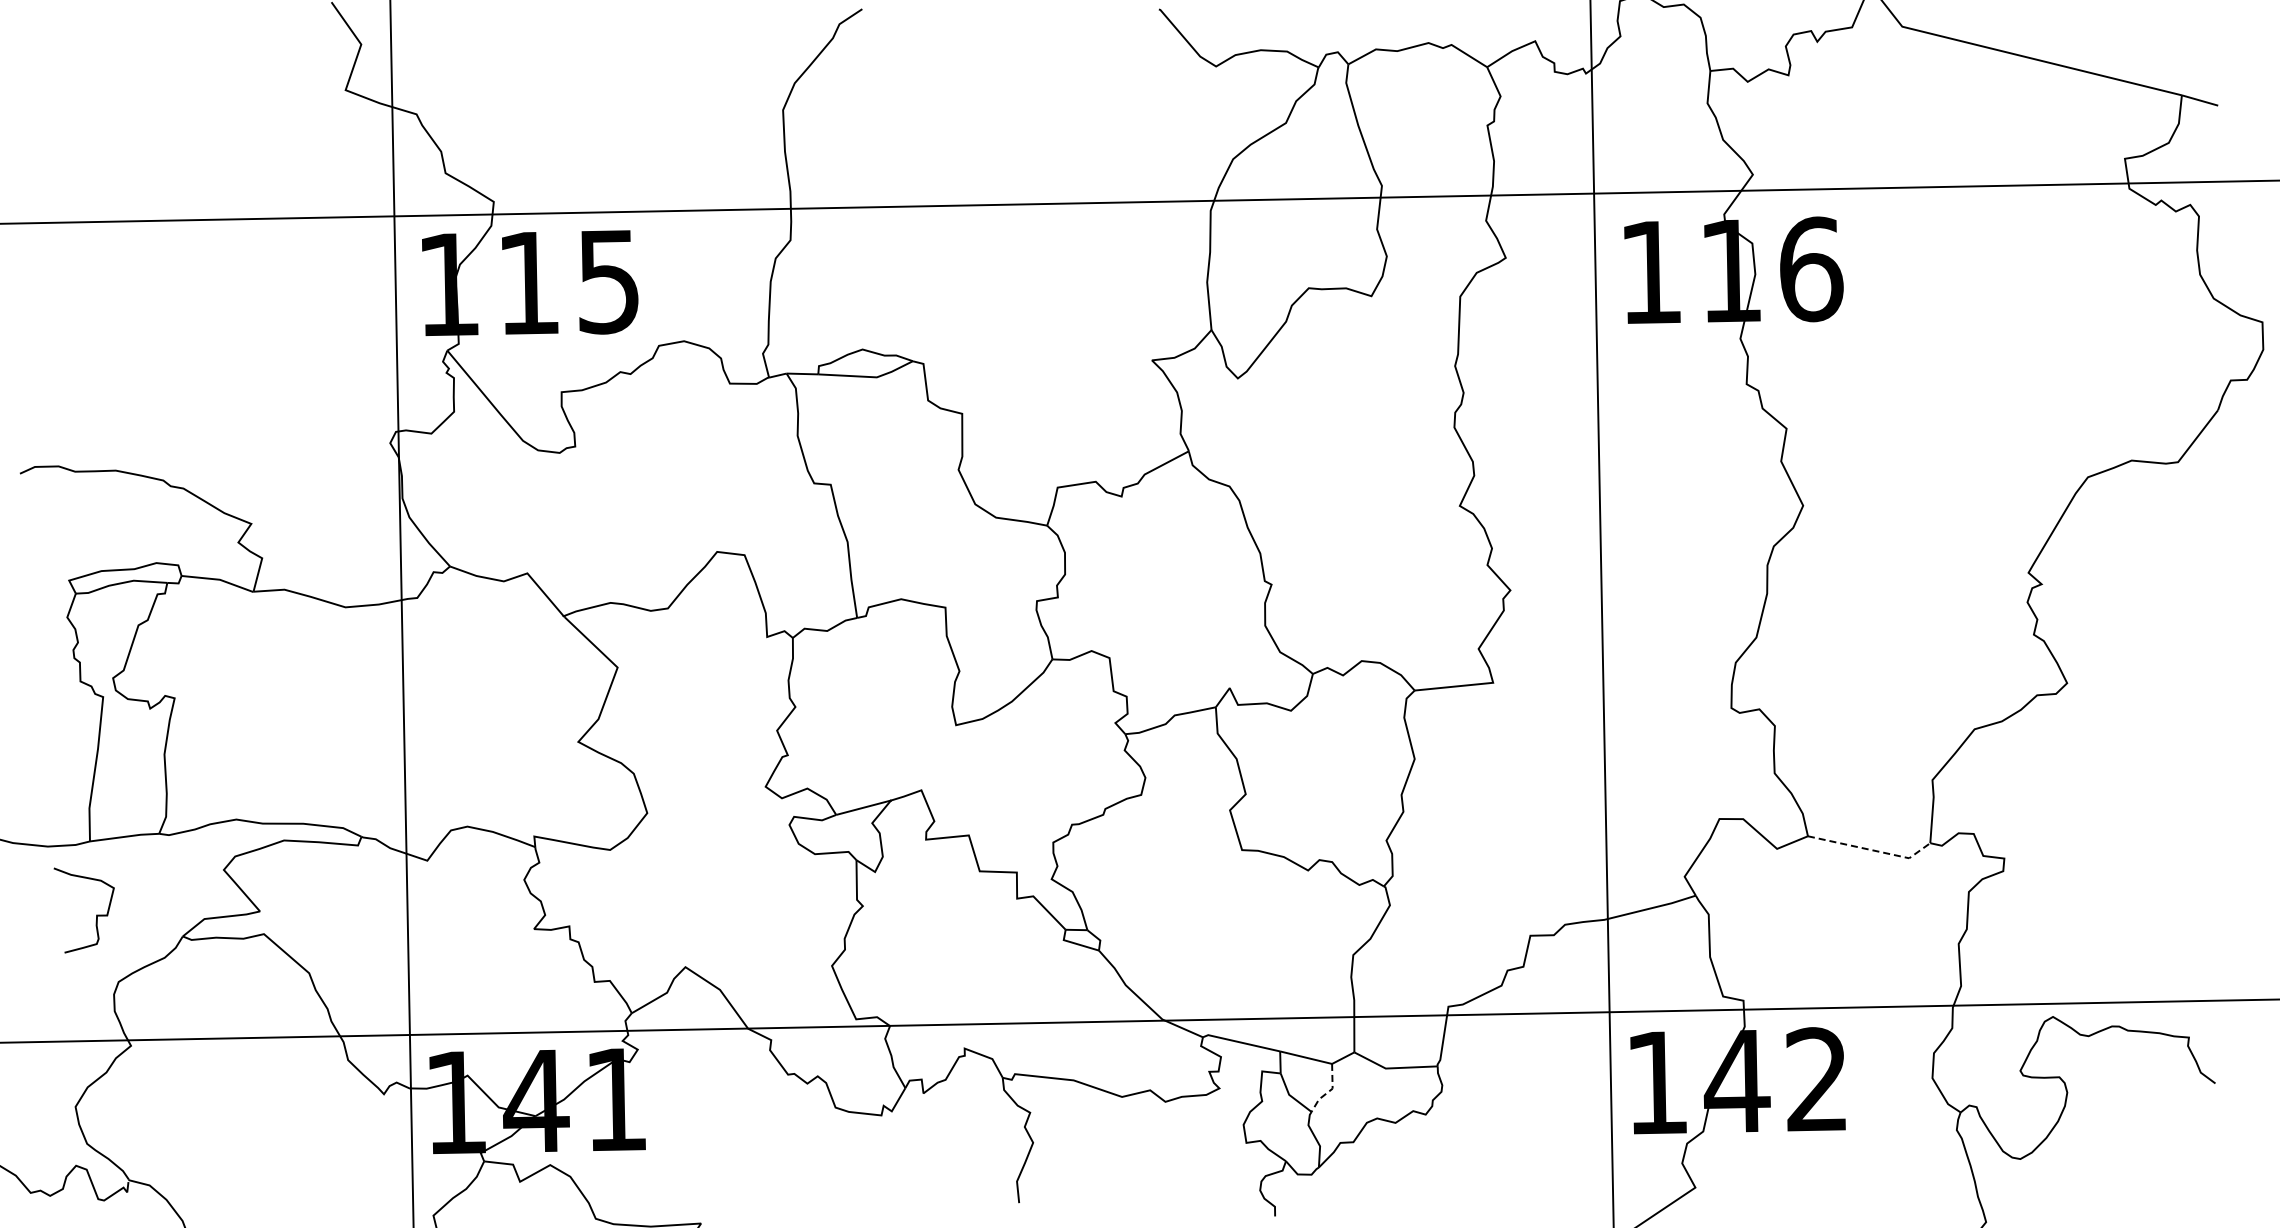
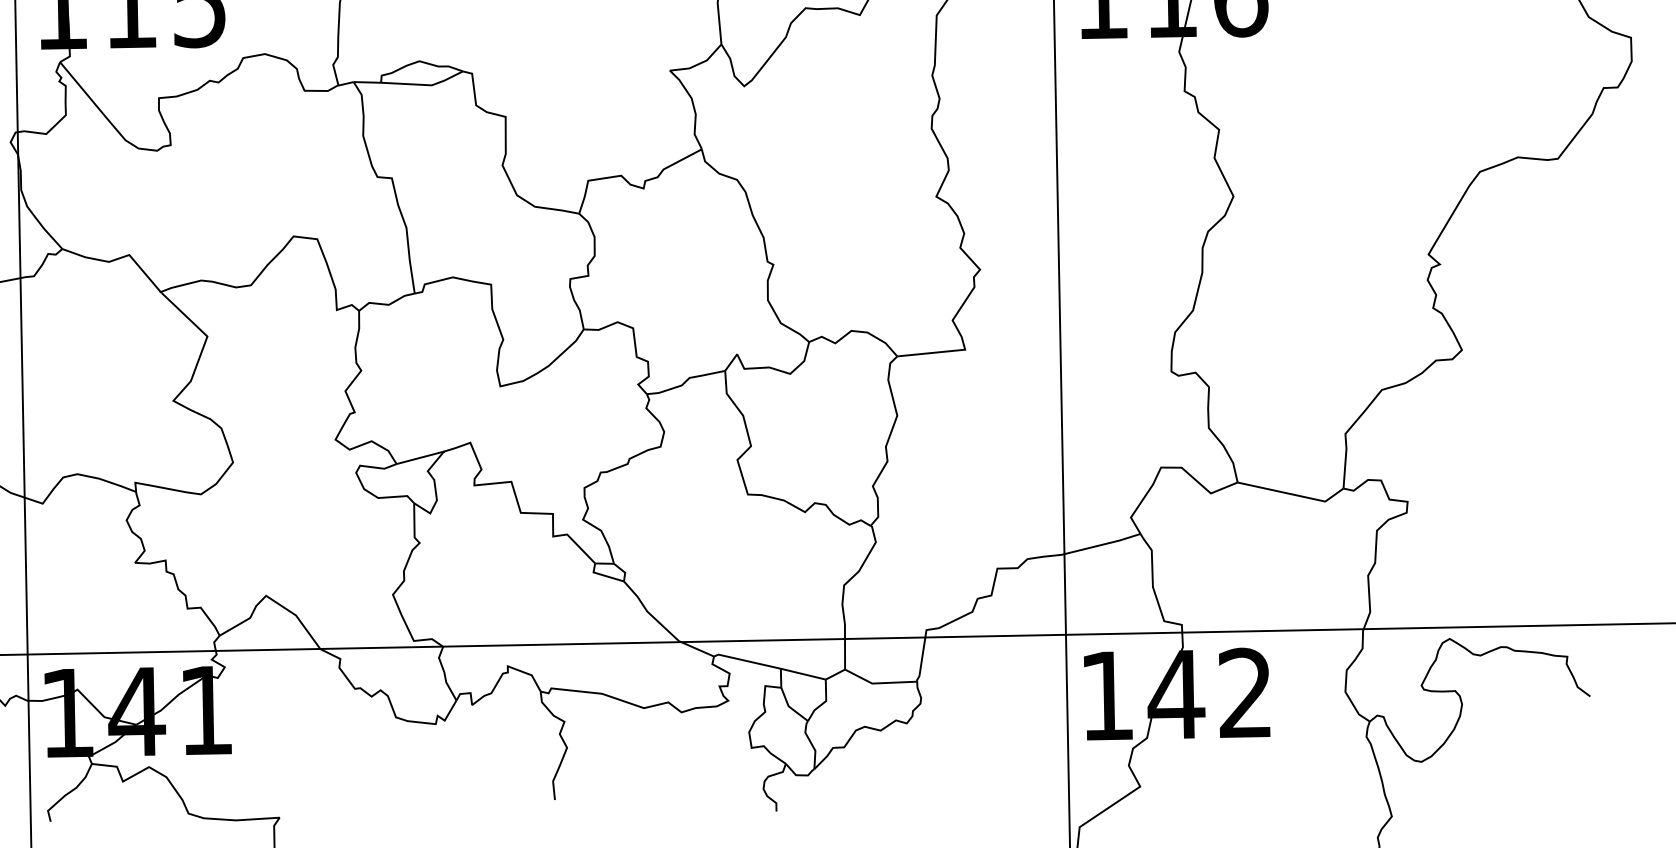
line: (1872, 850) -> (1293, 494), dashed -> solid
line: (1329, 1091) -> (823, 703), dashed -> solid

